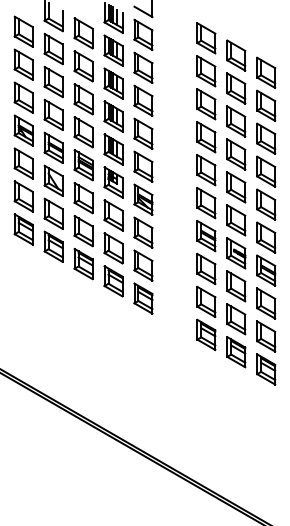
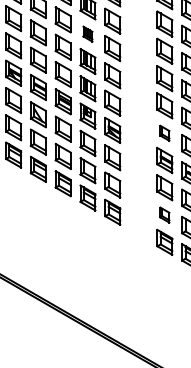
part: (113, 83) -> (87, 34), size x0.6
part: (206, 203) -> (164, 133), size x0.6
part: (206, 301) -> (164, 214), size x0.6

